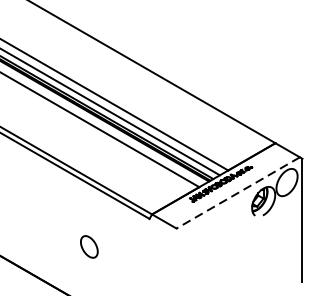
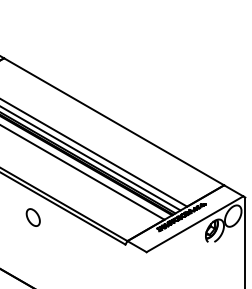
line: (237, 193) -> (194, 224), dashed -> solid
part: (88, 246) -> (32, 217), moved

